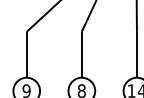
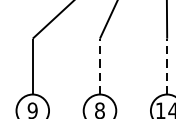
line: (81, 54) -> (99, 66), solid -> dashed
line: (136, 54) -> (166, 66), solid -> dashed

